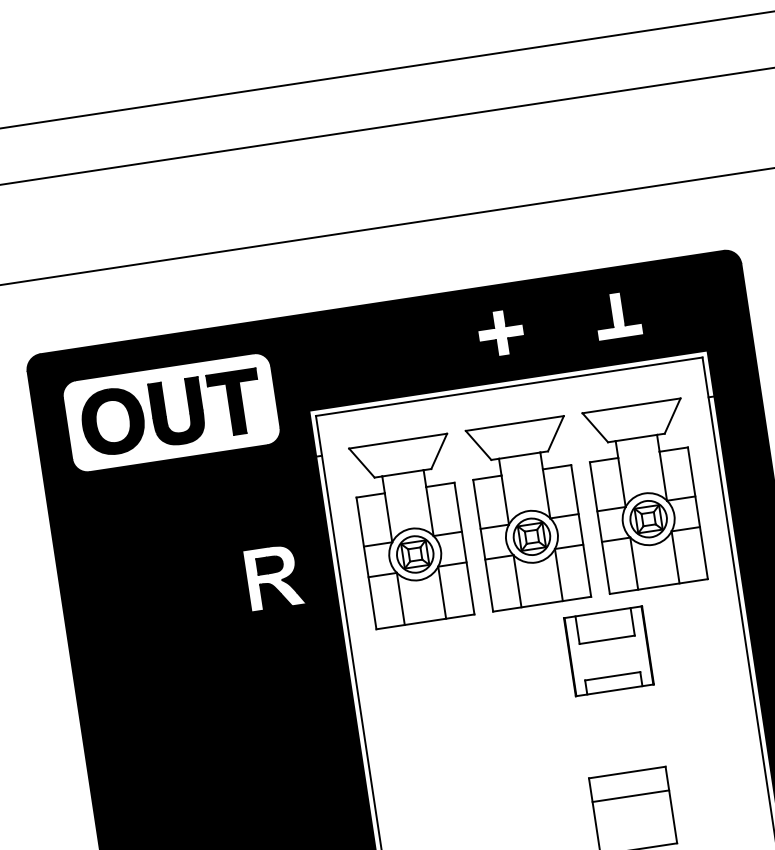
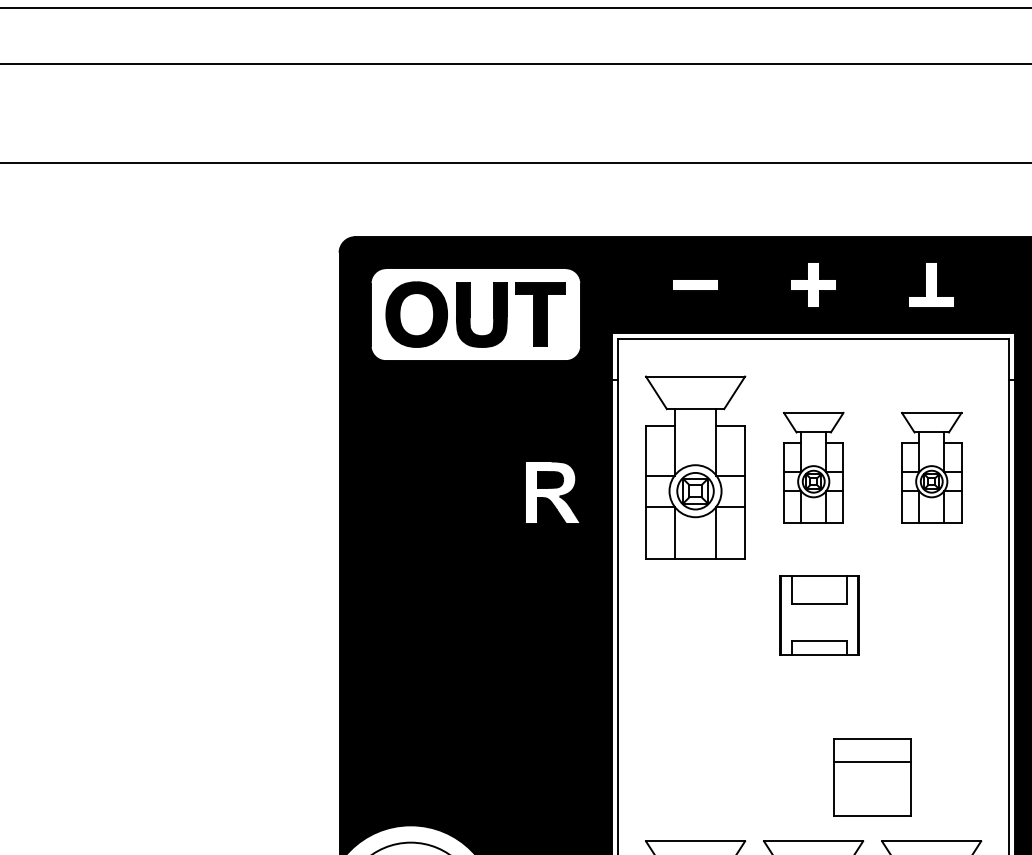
part: (645, 495) -> (931, 467), size x0.6
part: (528, 513) -> (813, 467), size x0.6
part: (608, 650) -> (819, 615), moved

